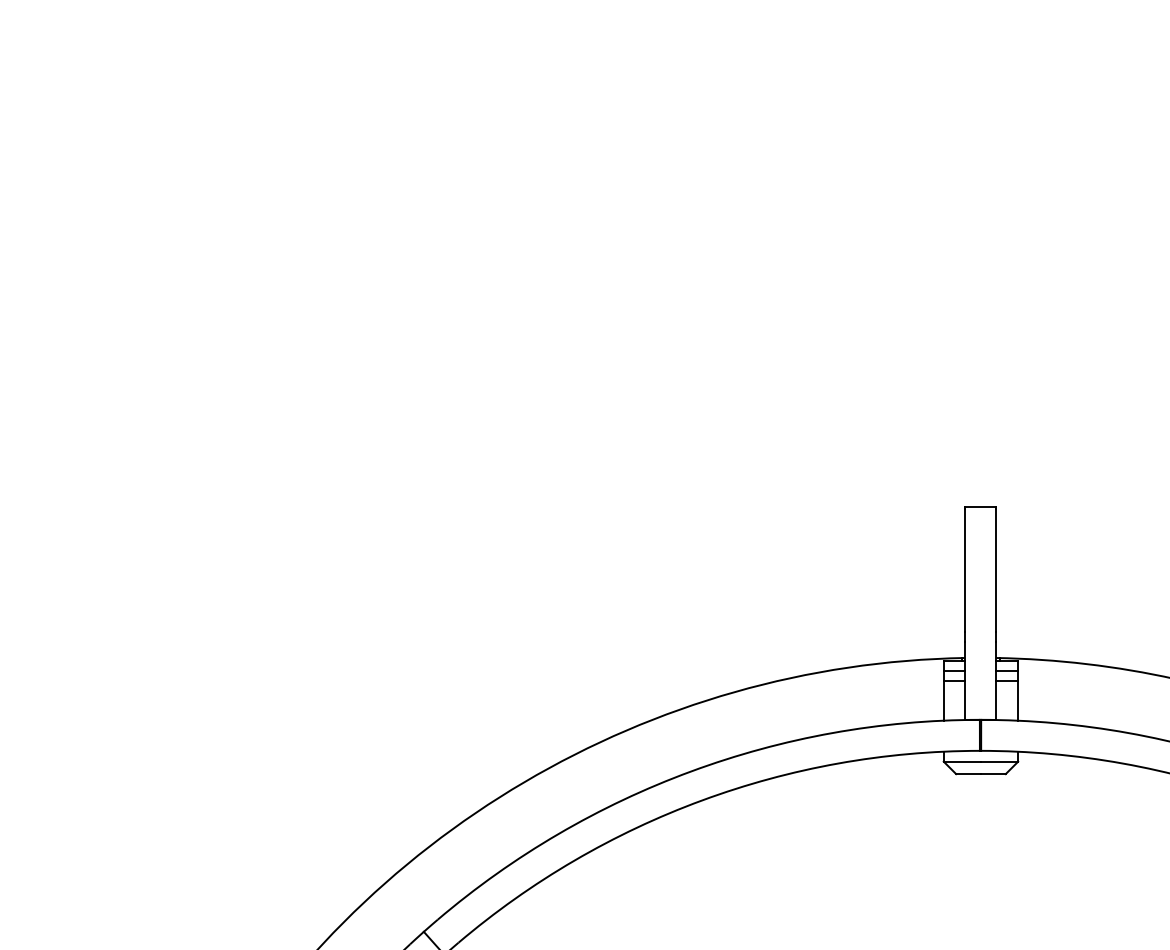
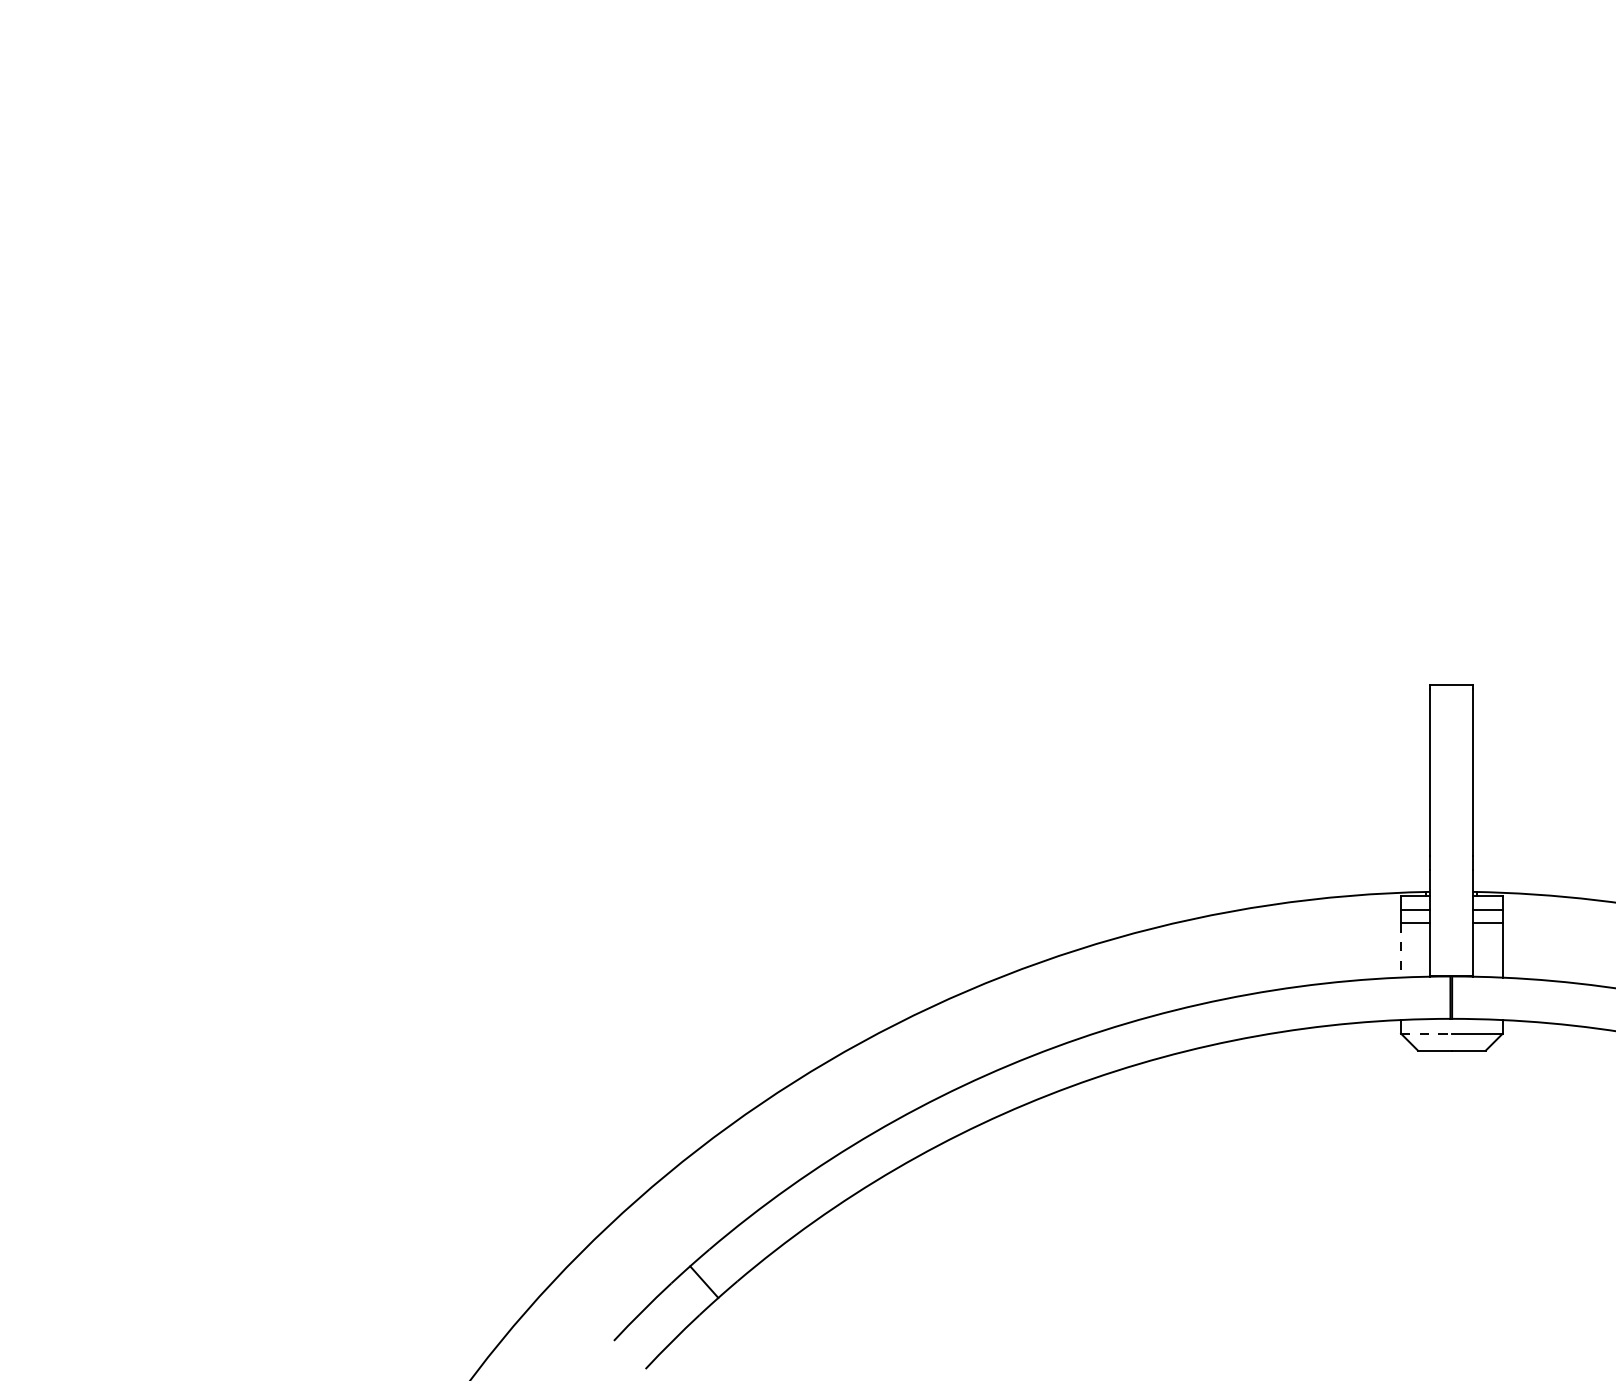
line: (944, 701) -> (1401, 951), solid -> dashed
line: (962, 761) -> (1426, 1033), solid -> dashed

